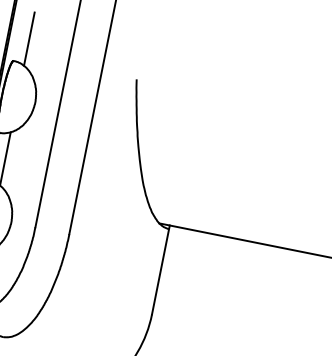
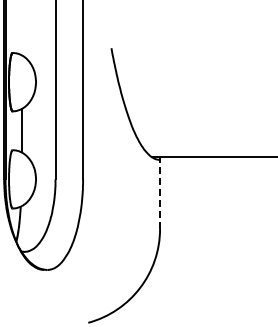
line: (29, 39) -> (21, 33), removed
line: (161, 269) -> (160, 192), solid -> dashed

